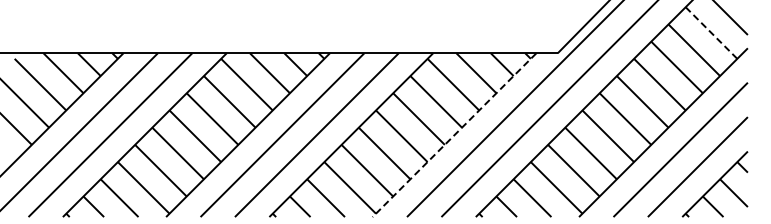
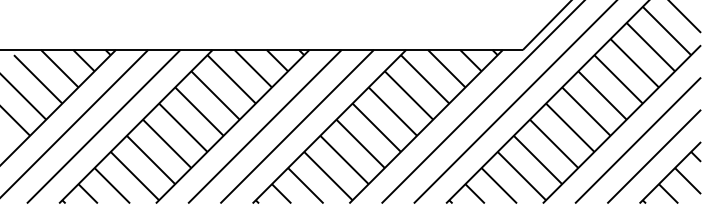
line: (711, 33) -> (666, 31), dashed -> solid
line: (454, 135) -> (426, 127), dashed -> solid

